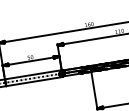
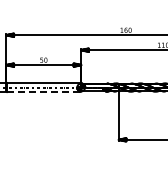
line: (34, 81) -> (44, 92), solid -> dashed

